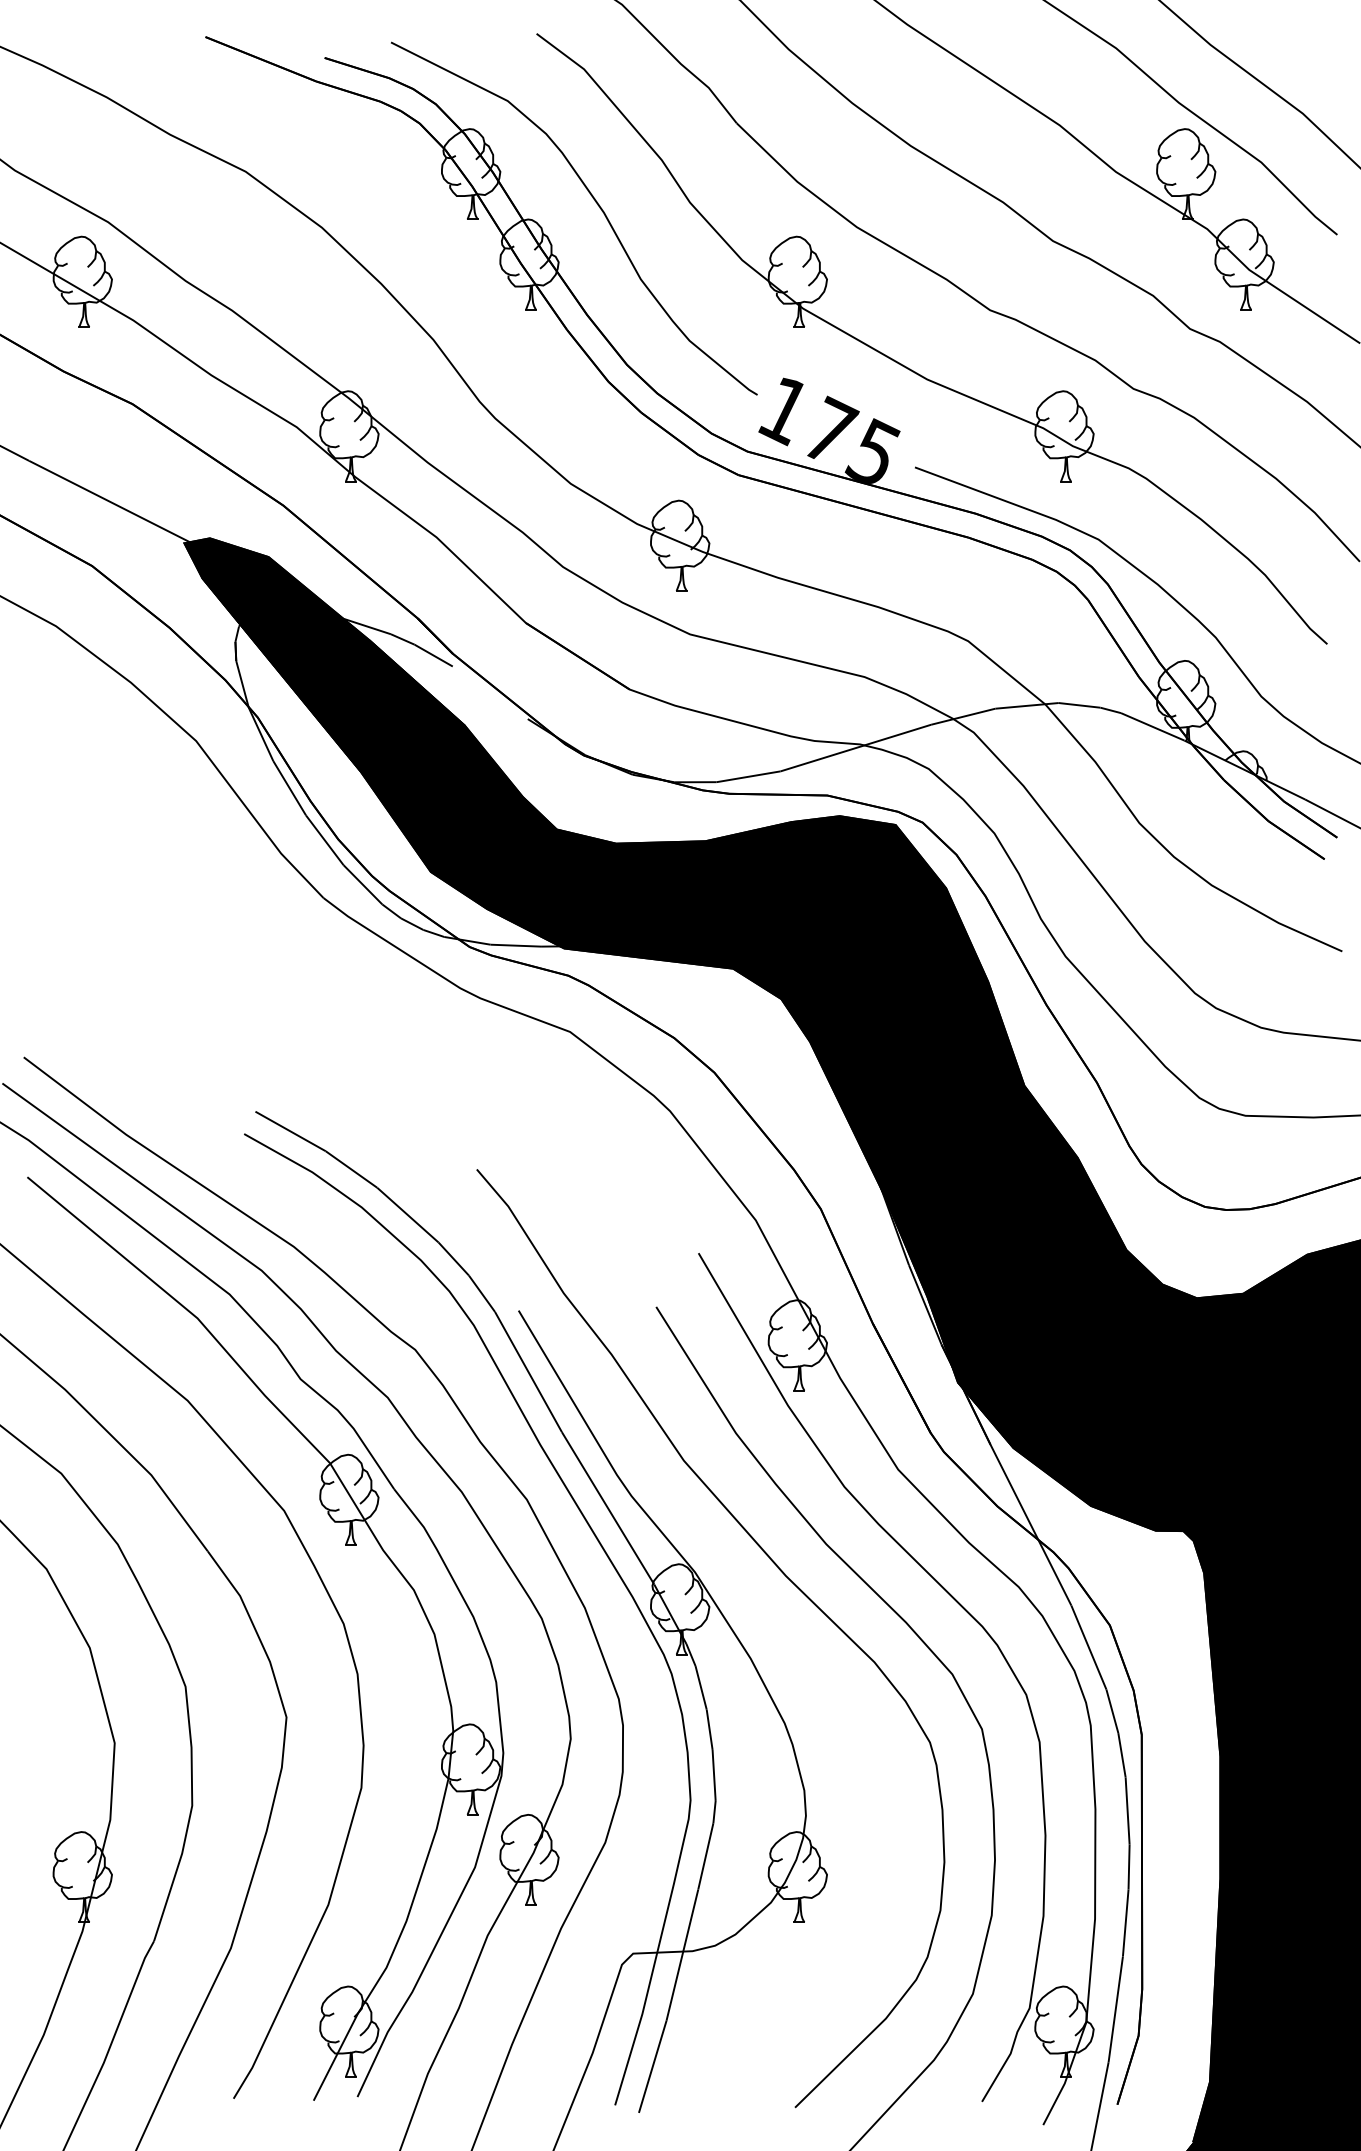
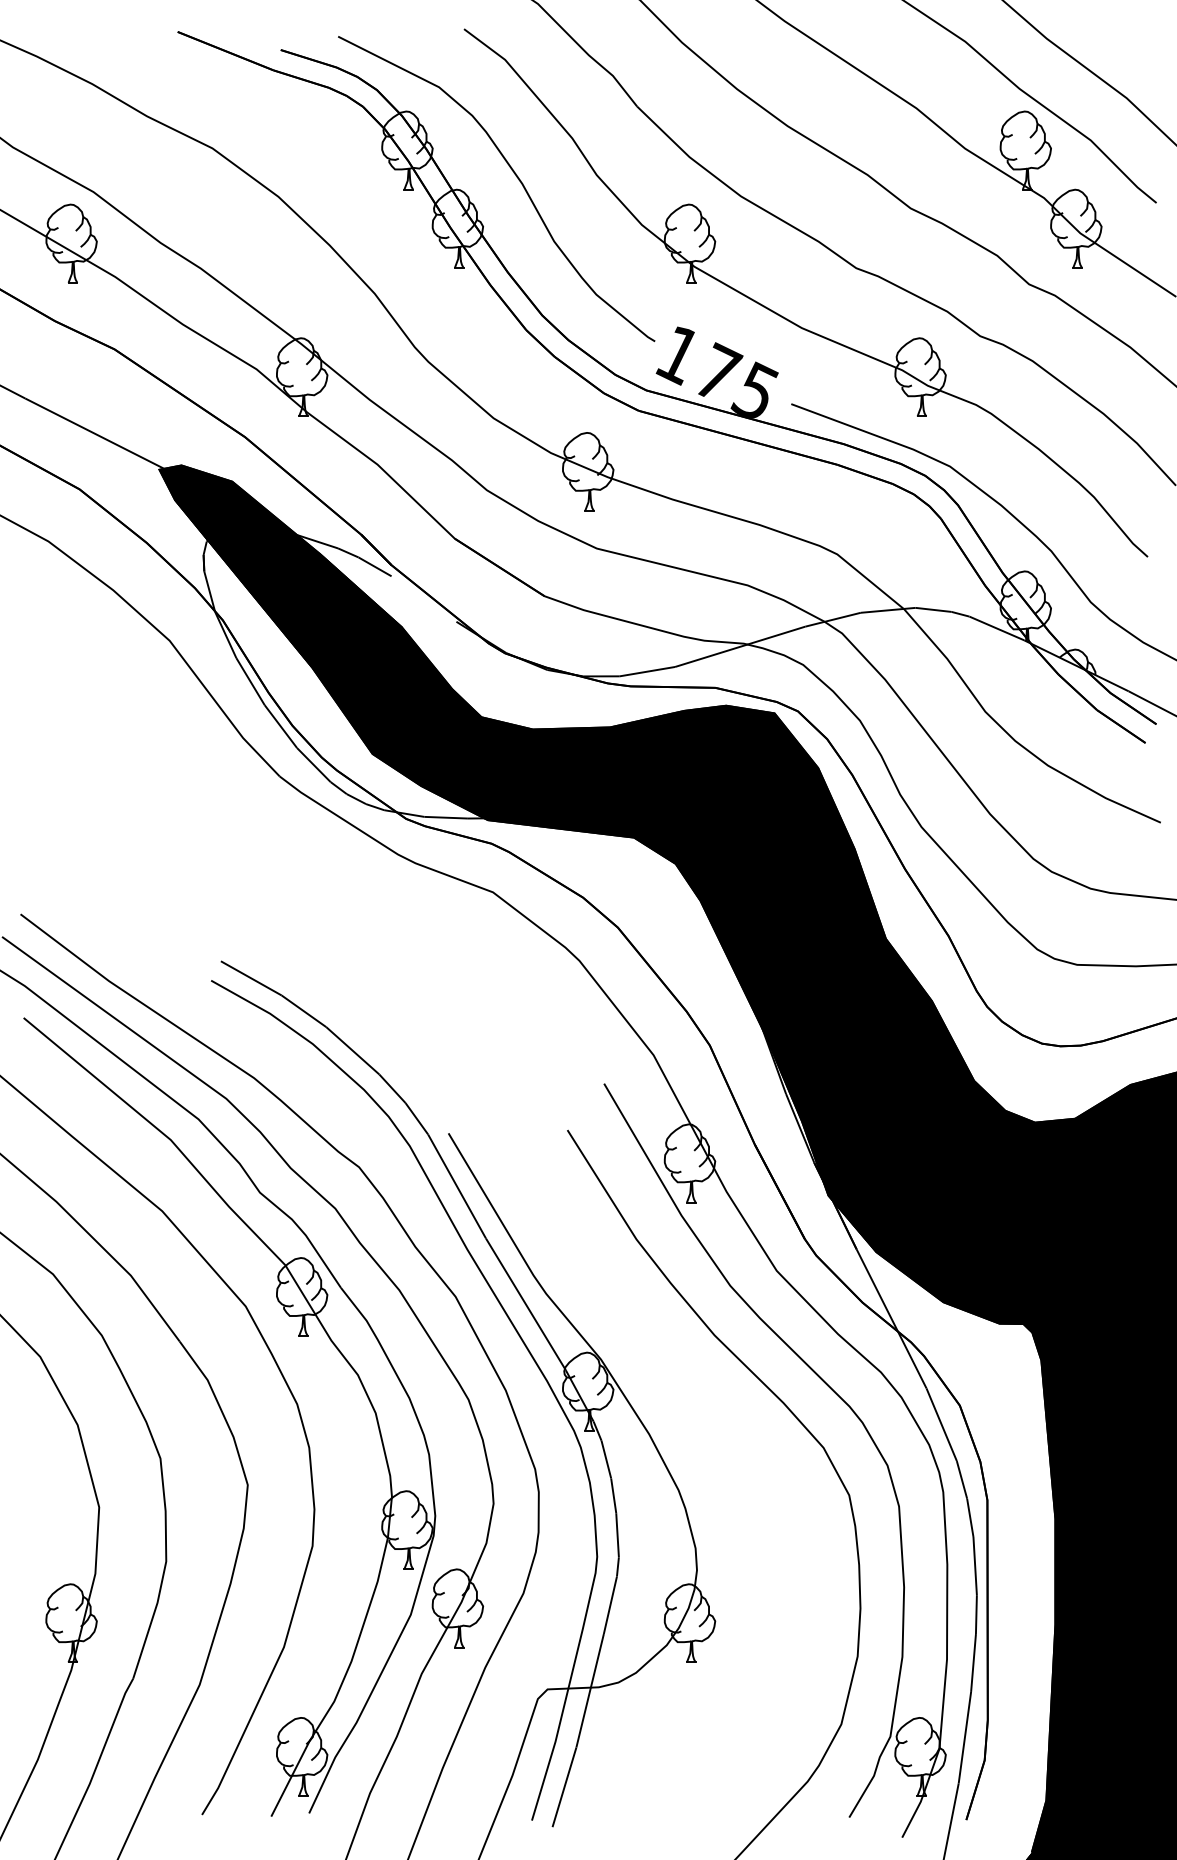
curve: (778, 1569) -> (673, 1357), removed

